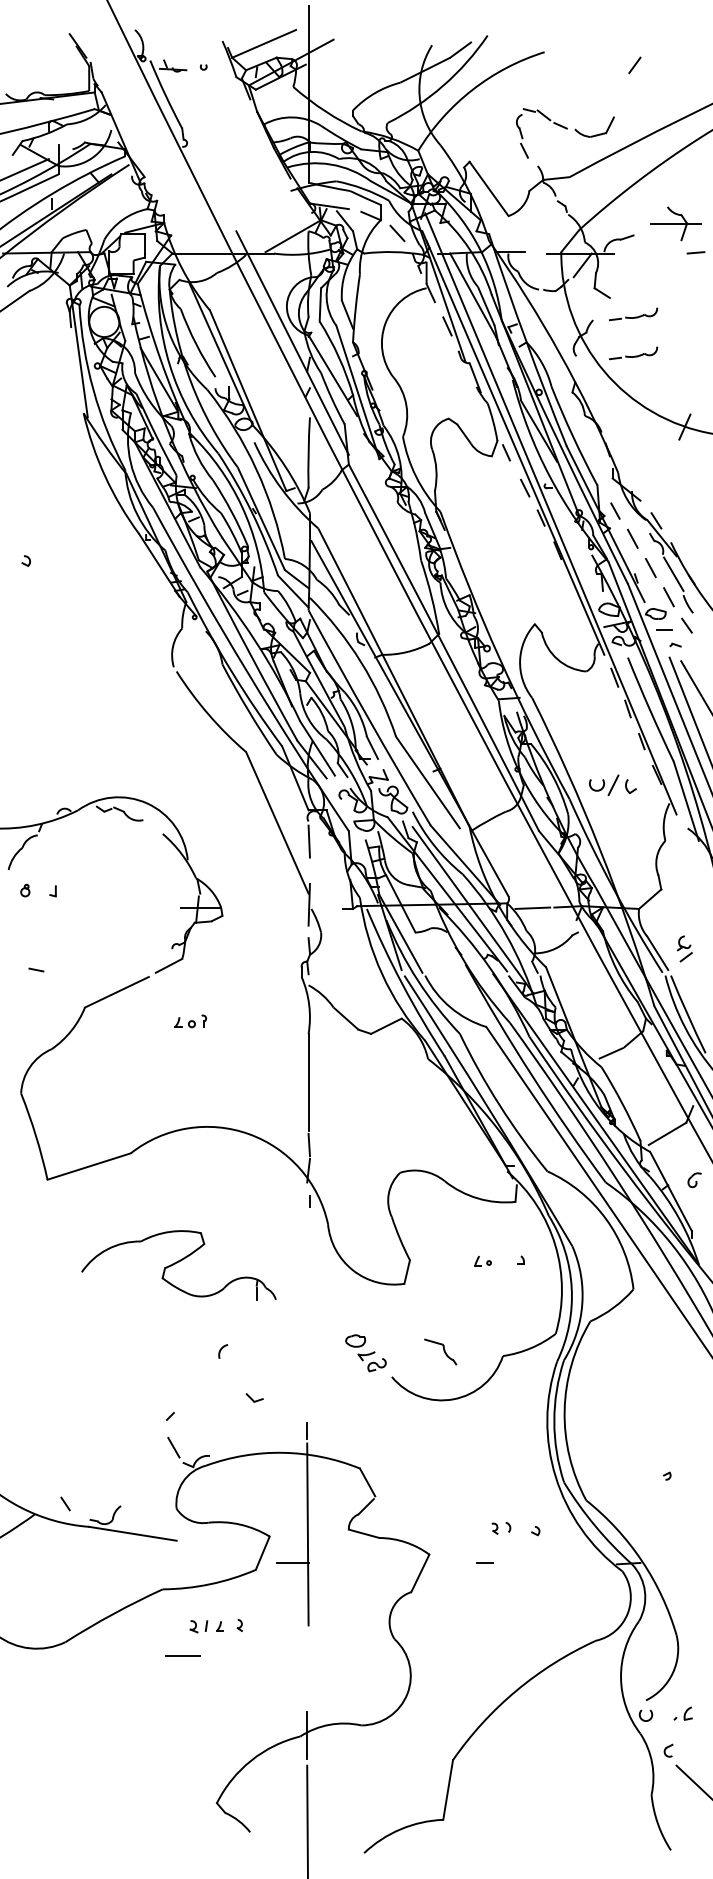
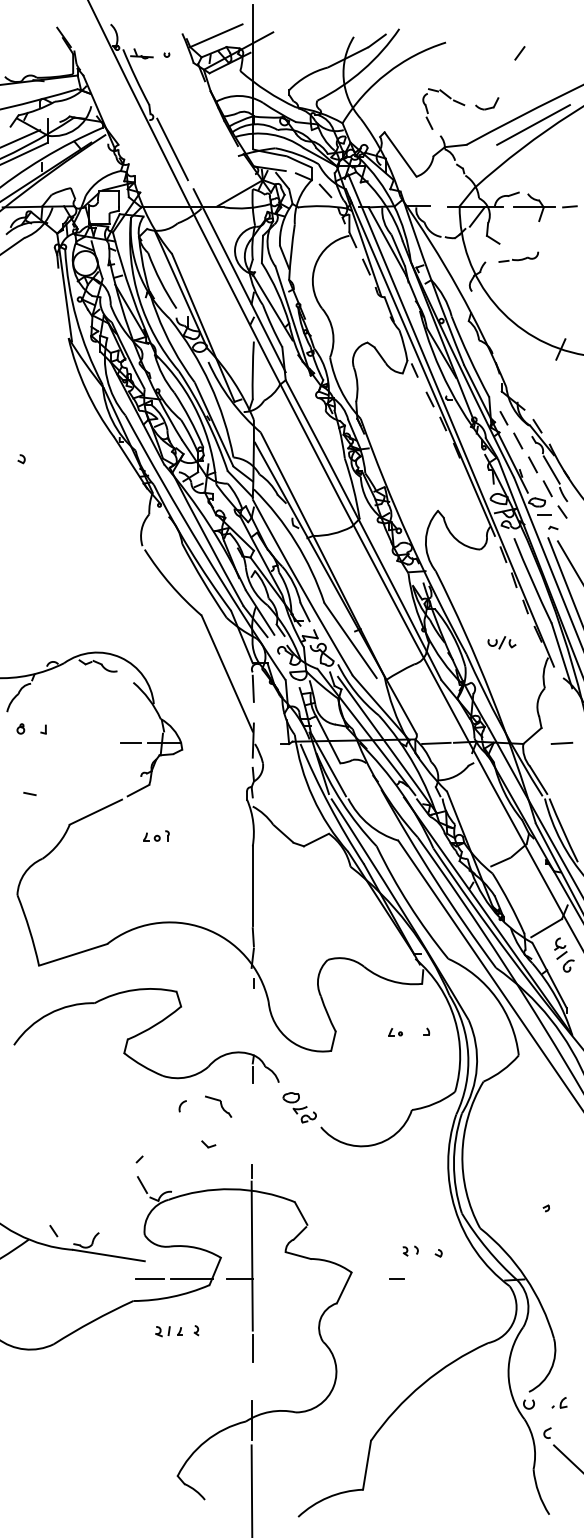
part: (594, 126) -> (486, 103), size x0.71
line: (651, 152) -> (533, 124), added
line: (210, 182) -> (172, 149), added
part: (675, 223) -> (534, 207), moved
part: (633, 353) -> (518, 289), removed
part: (612, 785) -> (501, 642), size x0.71
line: (159, 907) -> (130, 742), added
line: (685, 907) -> (561, 742), added
part: (684, 948) -> (560, 948), moved
part: (178, 1265) -> (146, 1035), size x1.67
part: (440, 1351) -> (218, 1106), moved
line: (233, 1562) -> (191, 1279), added
line: (308, 1647) -> (252, 1348), added
line: (182, 1655) -> (149, 1279), moved

